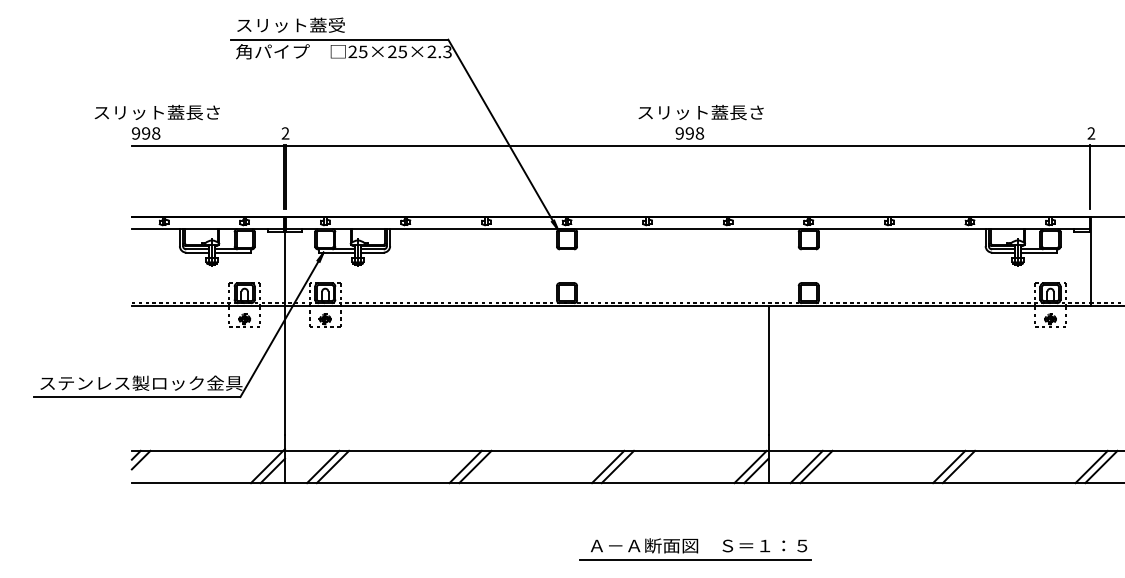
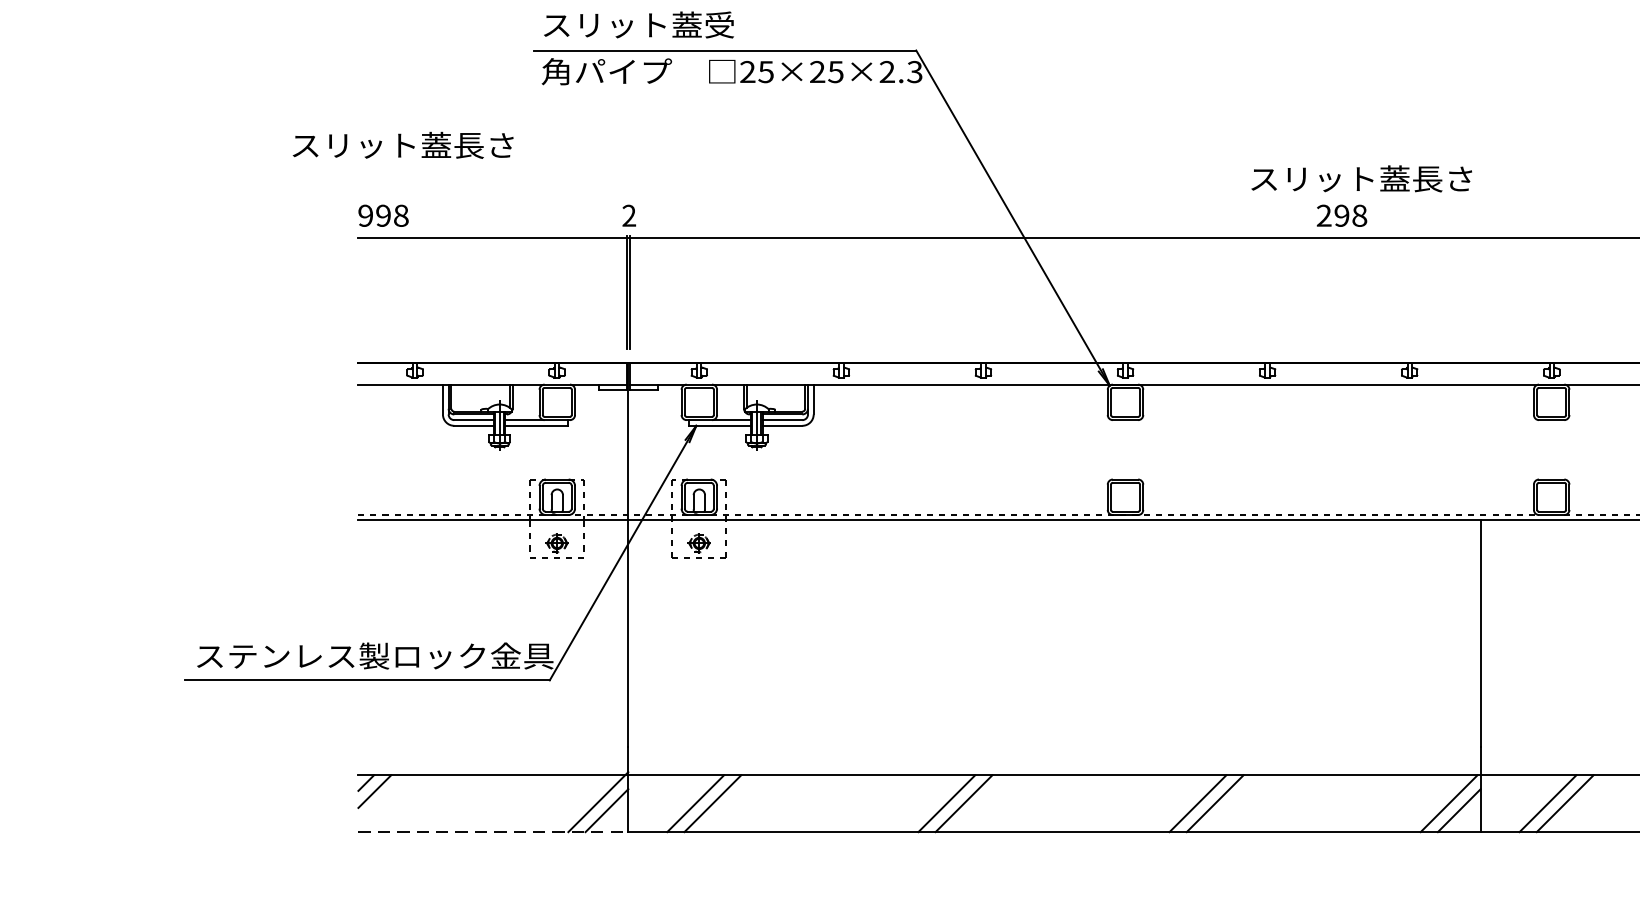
text: (156, 112) -> (401, 145), moved
text: (679, 133) -> (1323, 215), 998 -> 298
line: (208, 483) -> (493, 832), solid -> dashed

